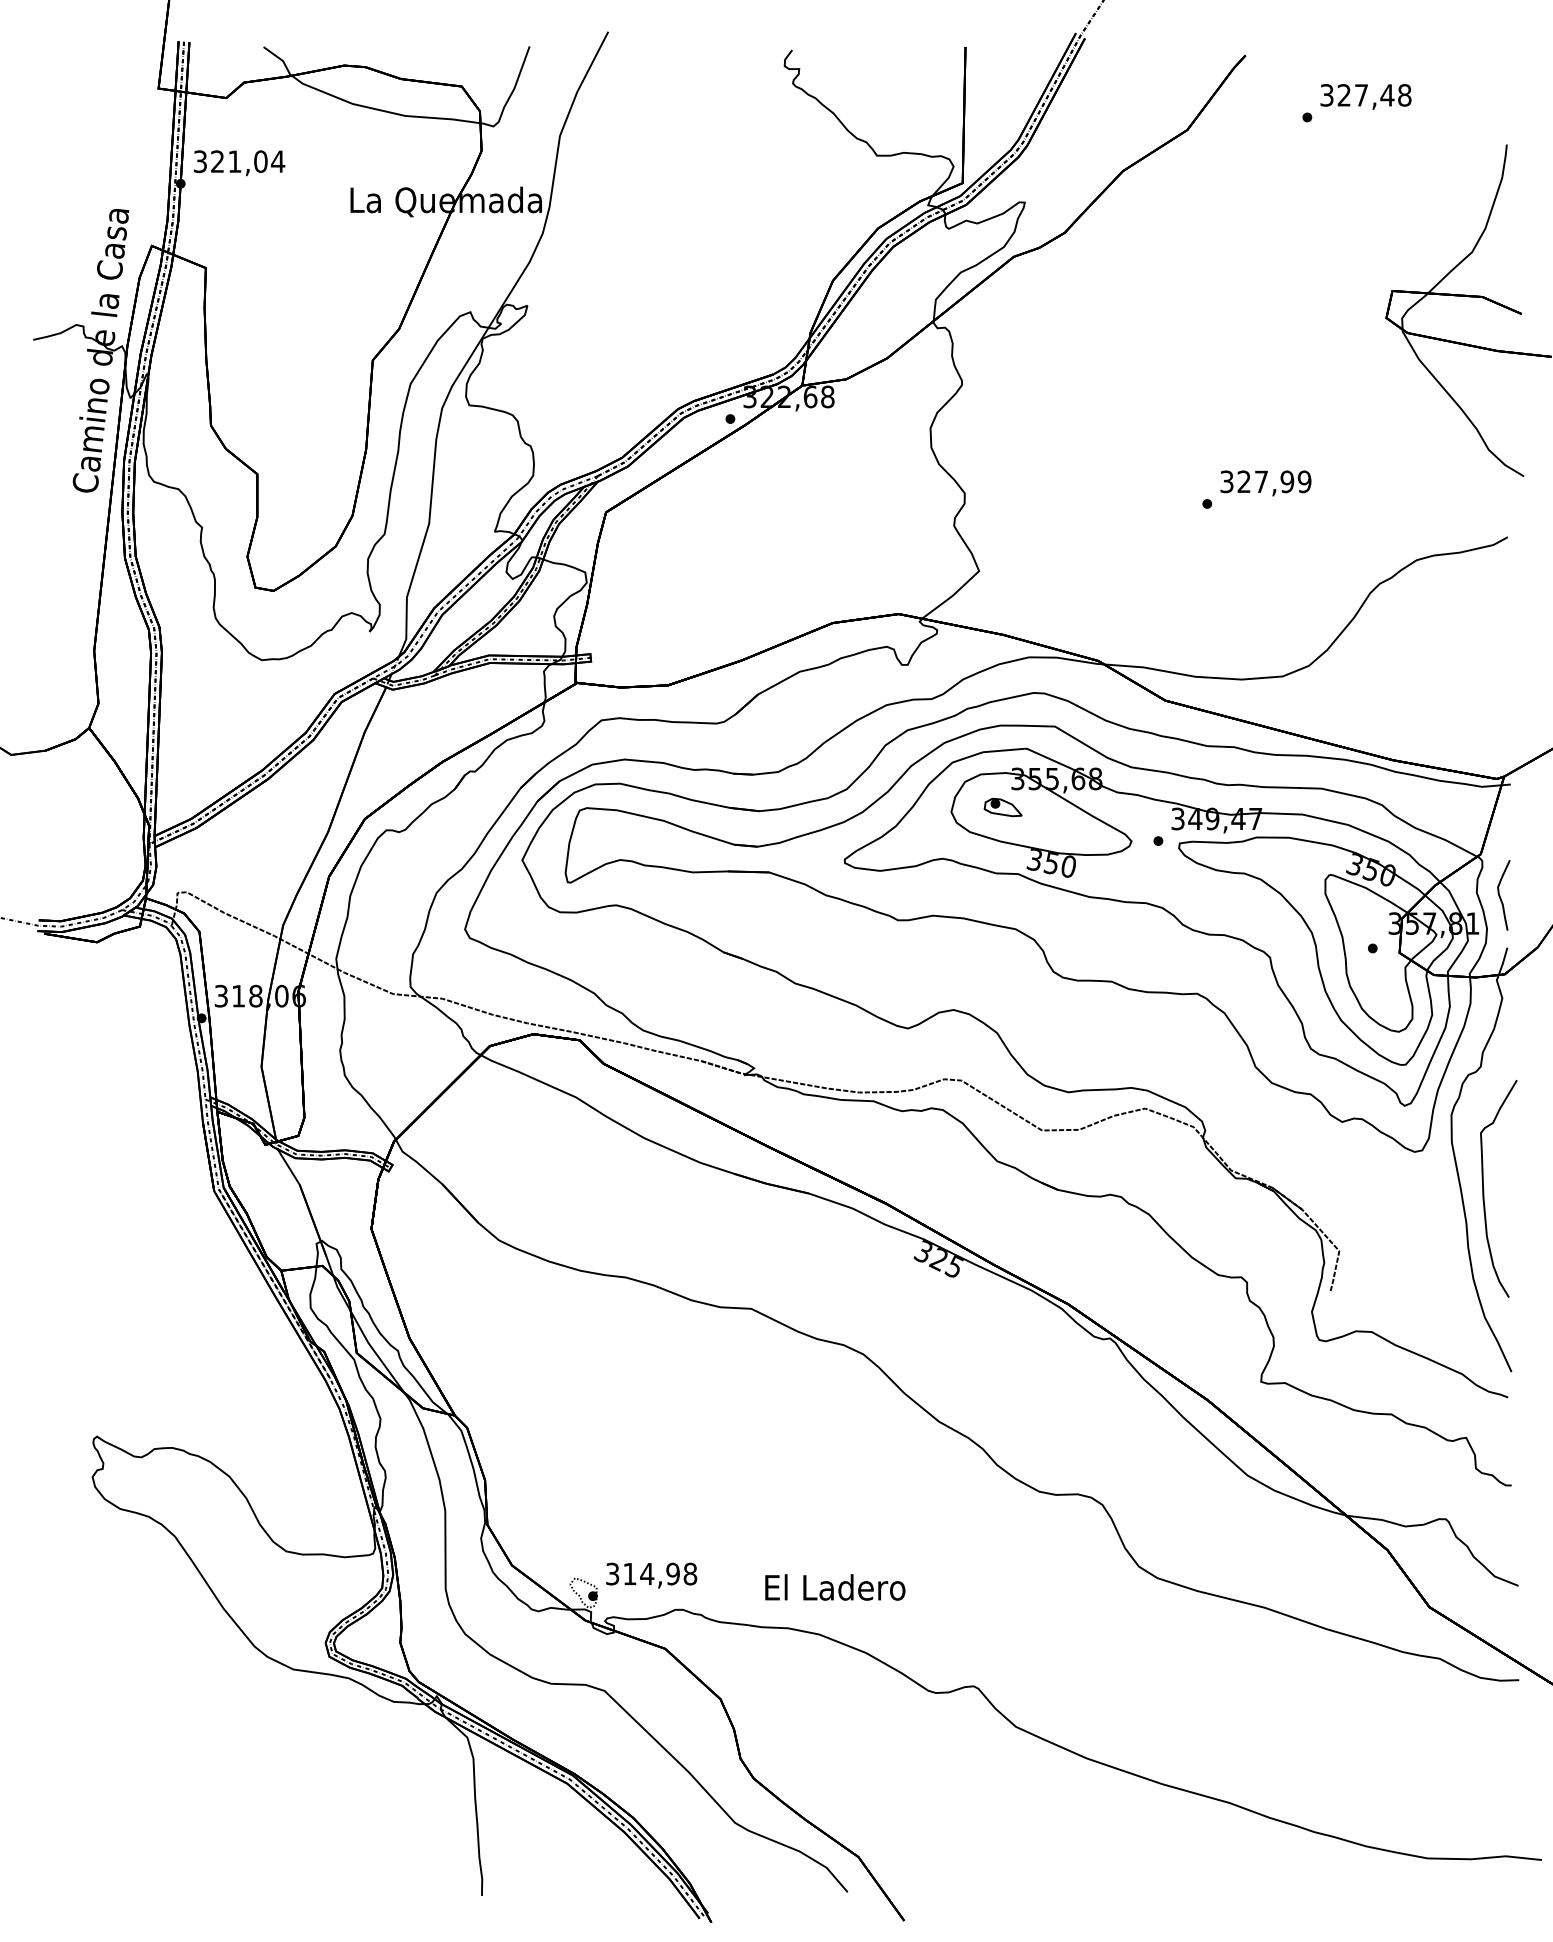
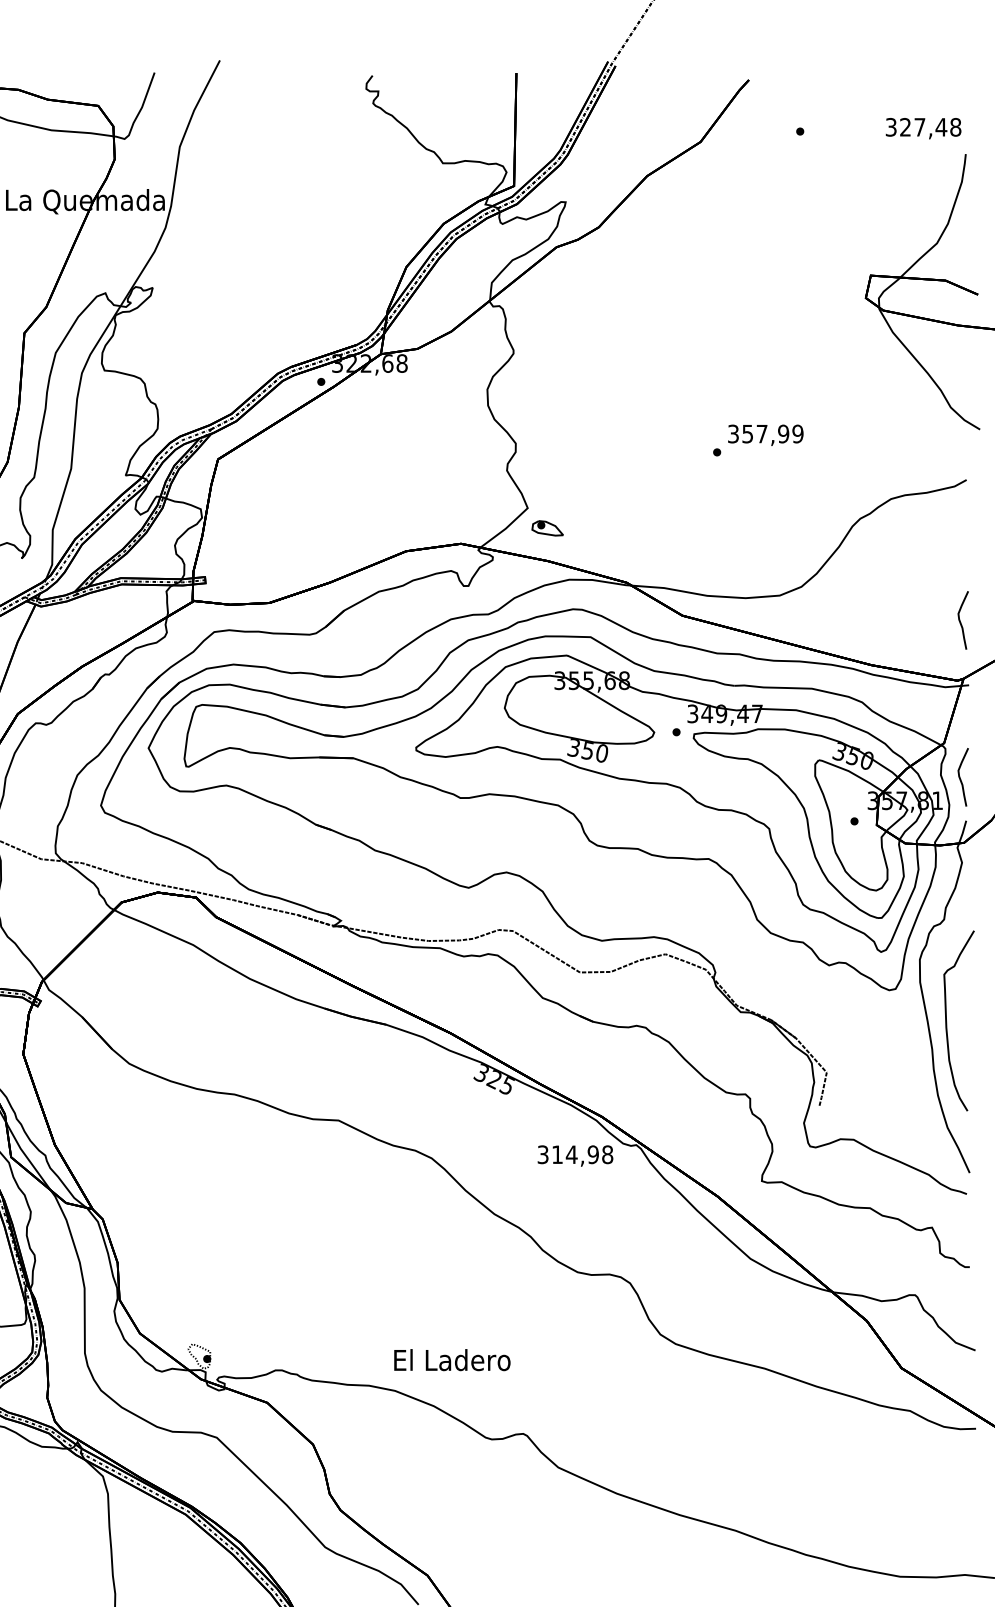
text: (1365, 96) -> (923, 128), moved
text: (1243, 481) -> (747, 433), 327,99 -> 357,99
curve: (1500, 706) -> (960, 620), added
part: (1002, 807) -> (547, 528), moved
text: (651, 1575) -> (575, 1155), moved
text: (835, 1587) -> (452, 1360), moved

